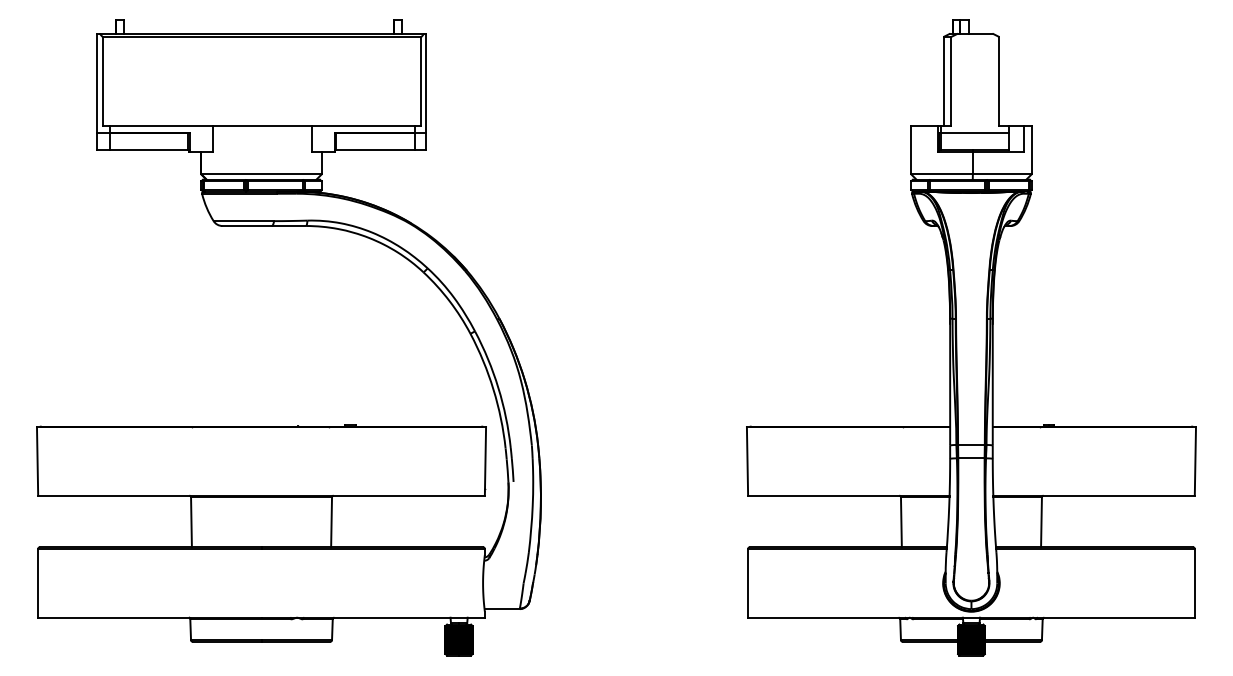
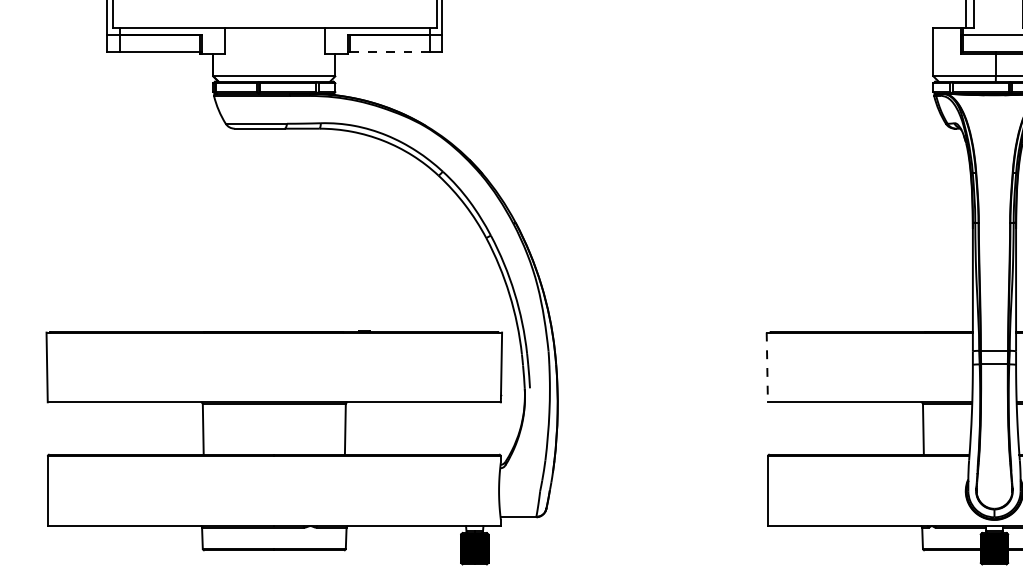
line: (375, 150) -> (389, 52), solid -> dashed
line: (747, 461) -> (767, 367), solid -> dashed

